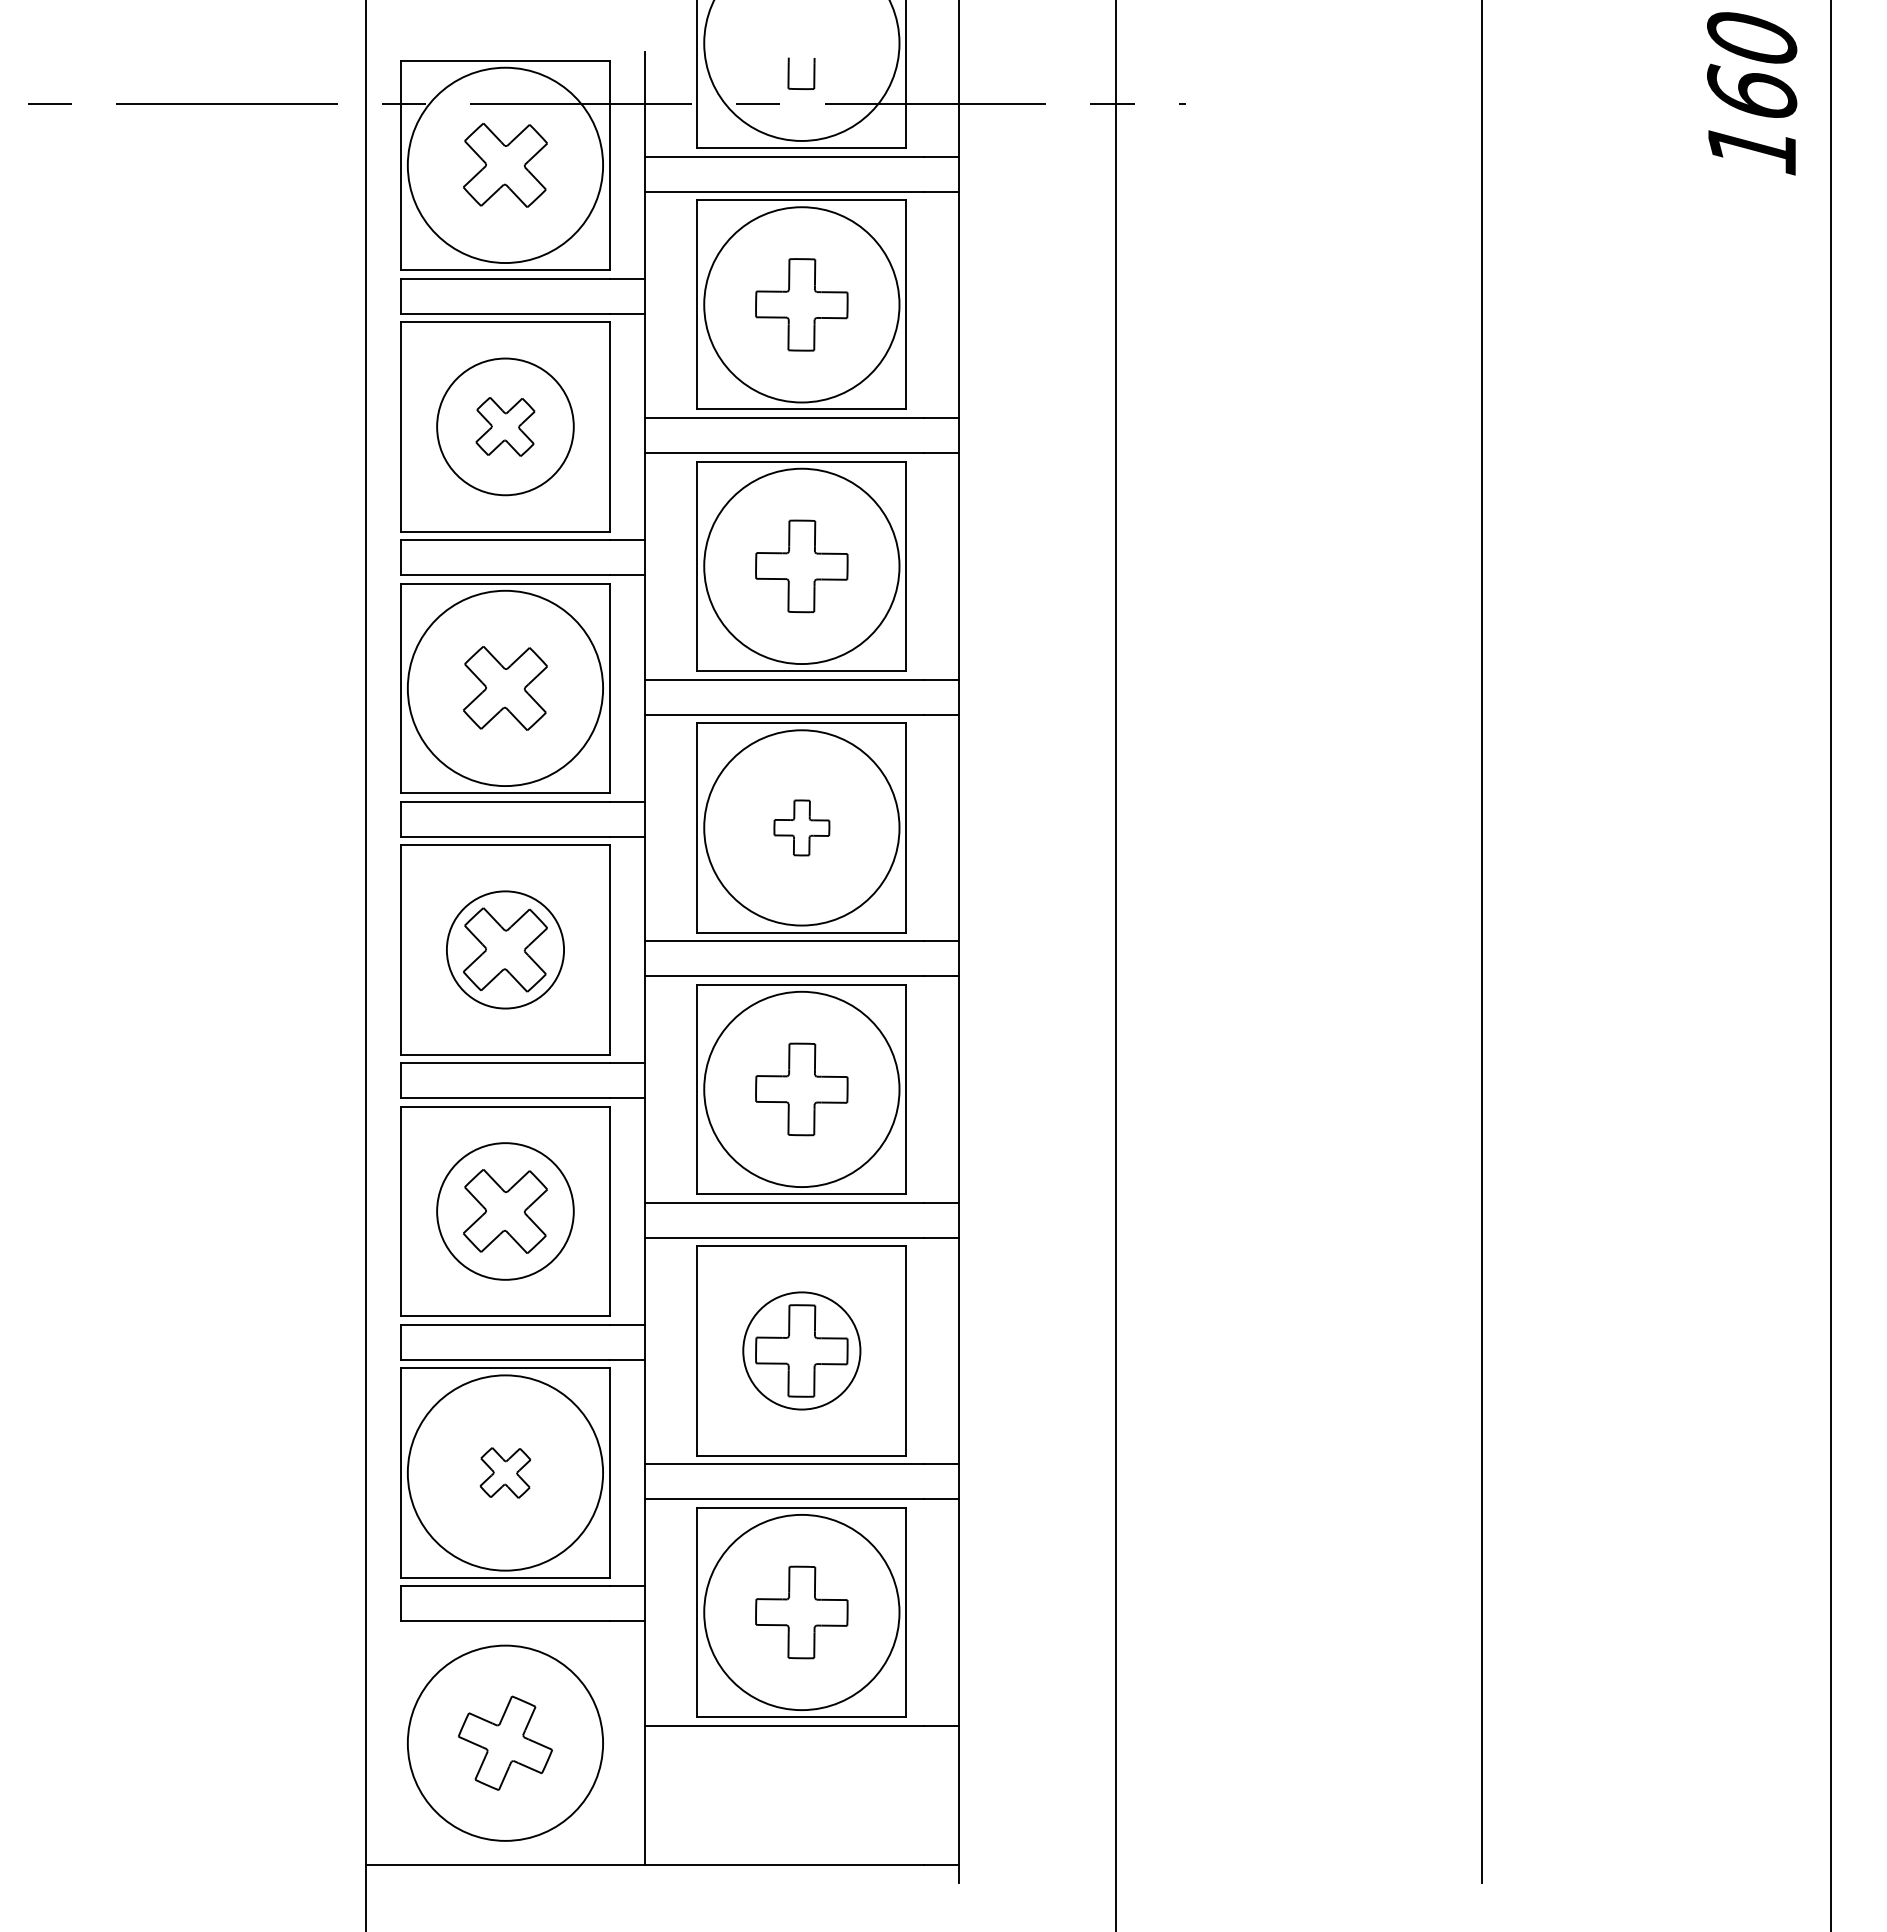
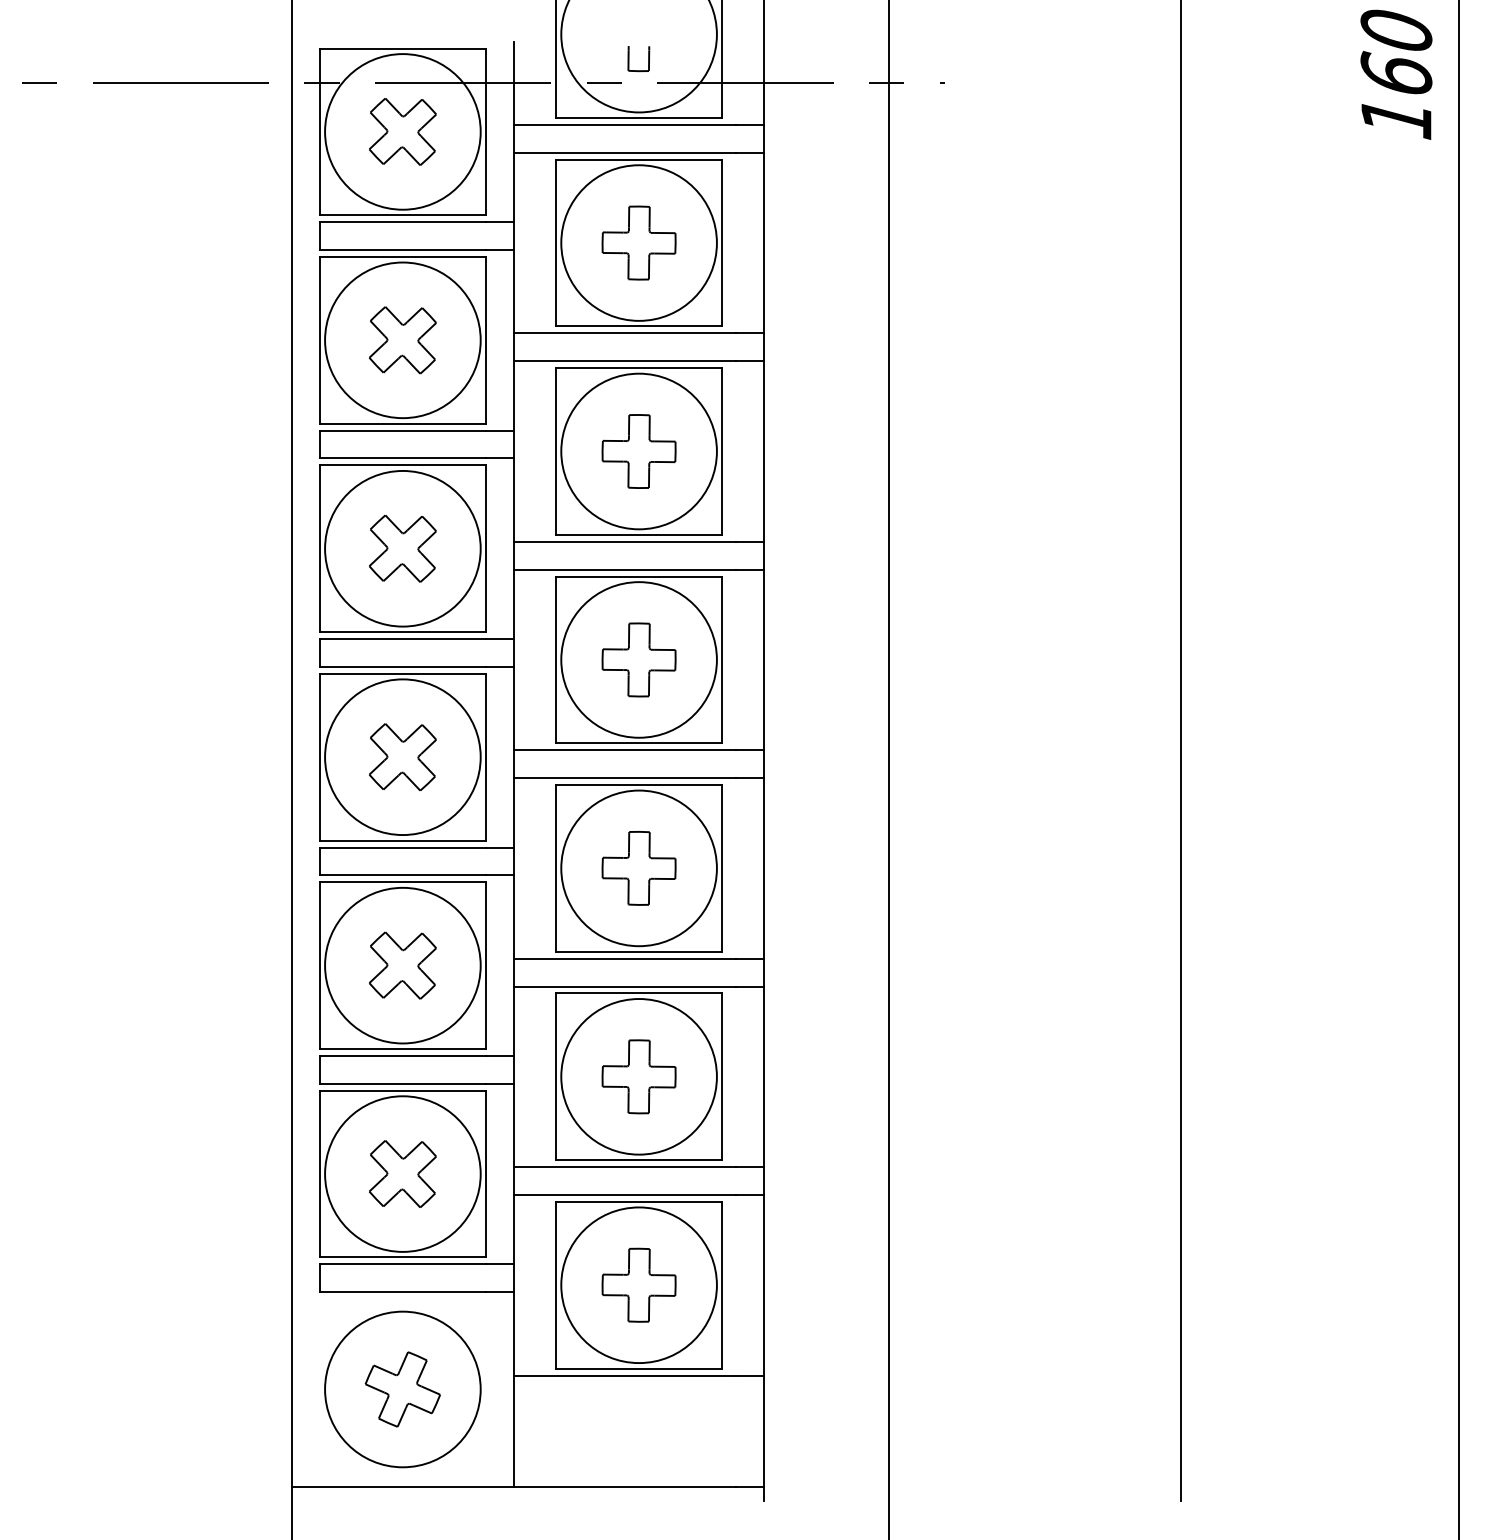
circle: (505, 426) -> (402, 340), size x1.43
part: (505, 426) -> (402, 340), size x1.43
part: (801, 827) -> (638, 659), size x1.67
circle: (505, 949) -> (402, 756), size x1.67
circle: (505, 1211) -> (402, 965), size x1.43
circle: (801, 1350) -> (638, 1076), size x1.67
part: (505, 1472) -> (402, 1173), size x1.67

